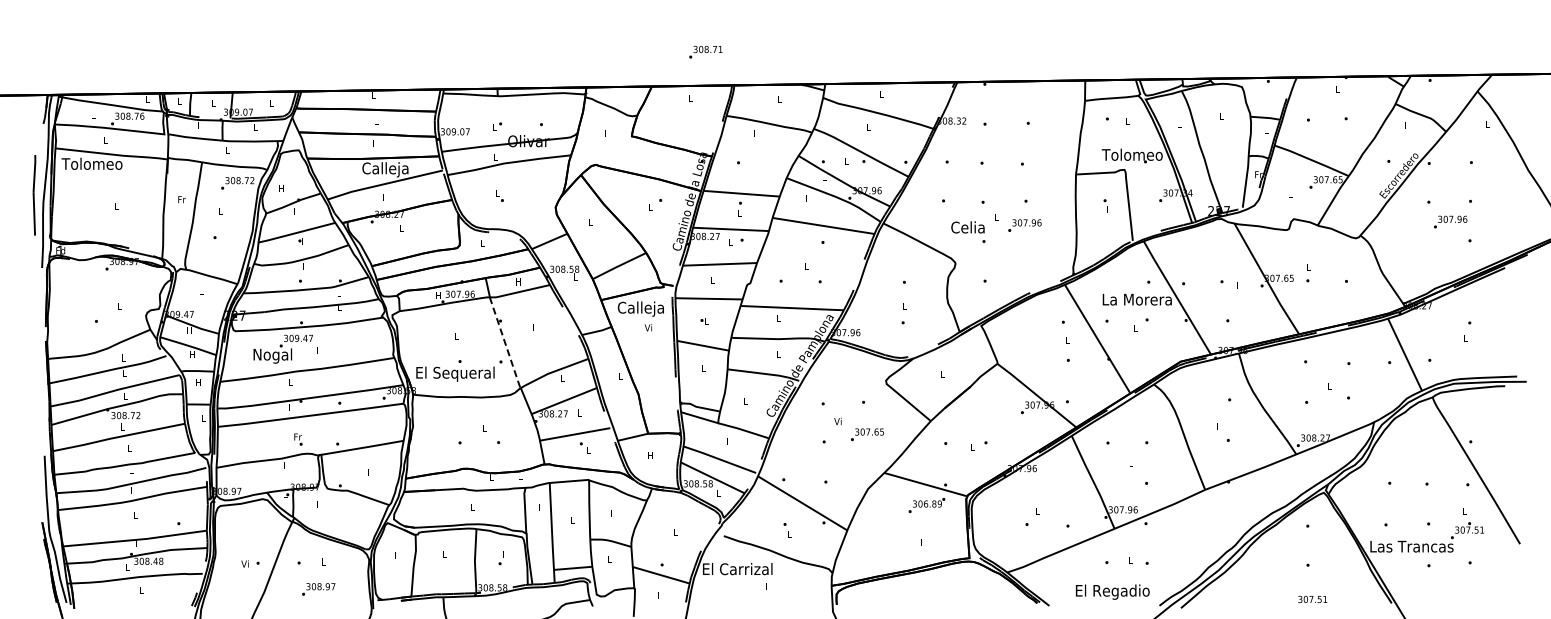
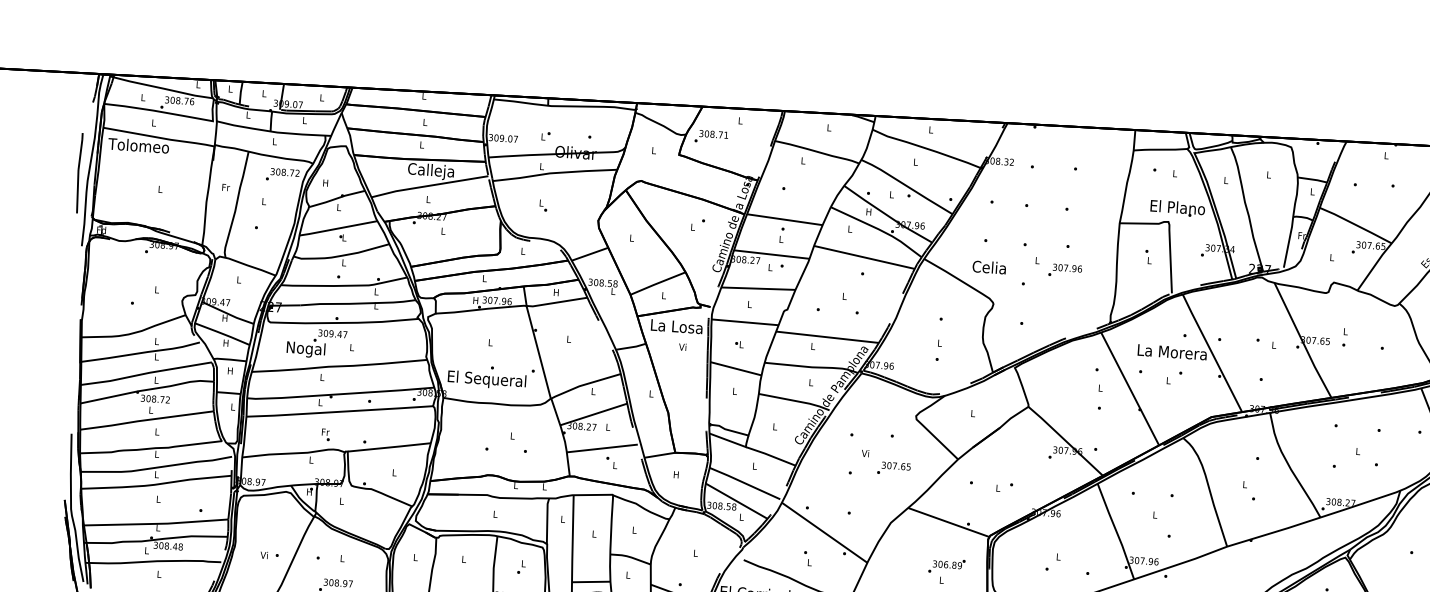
text: (705, 51) -> (711, 136), moved
text: (1131, 154) -> (1176, 207), Tolomeo -> El Plano
text: (967, 227) -> (988, 267), moved
text: (640, 308) -> (676, 327), Calleja -> La Losa
line: (505, 342) -> (539, 352), dashed -> solid
text: (926, 505) -> (946, 566), moved

